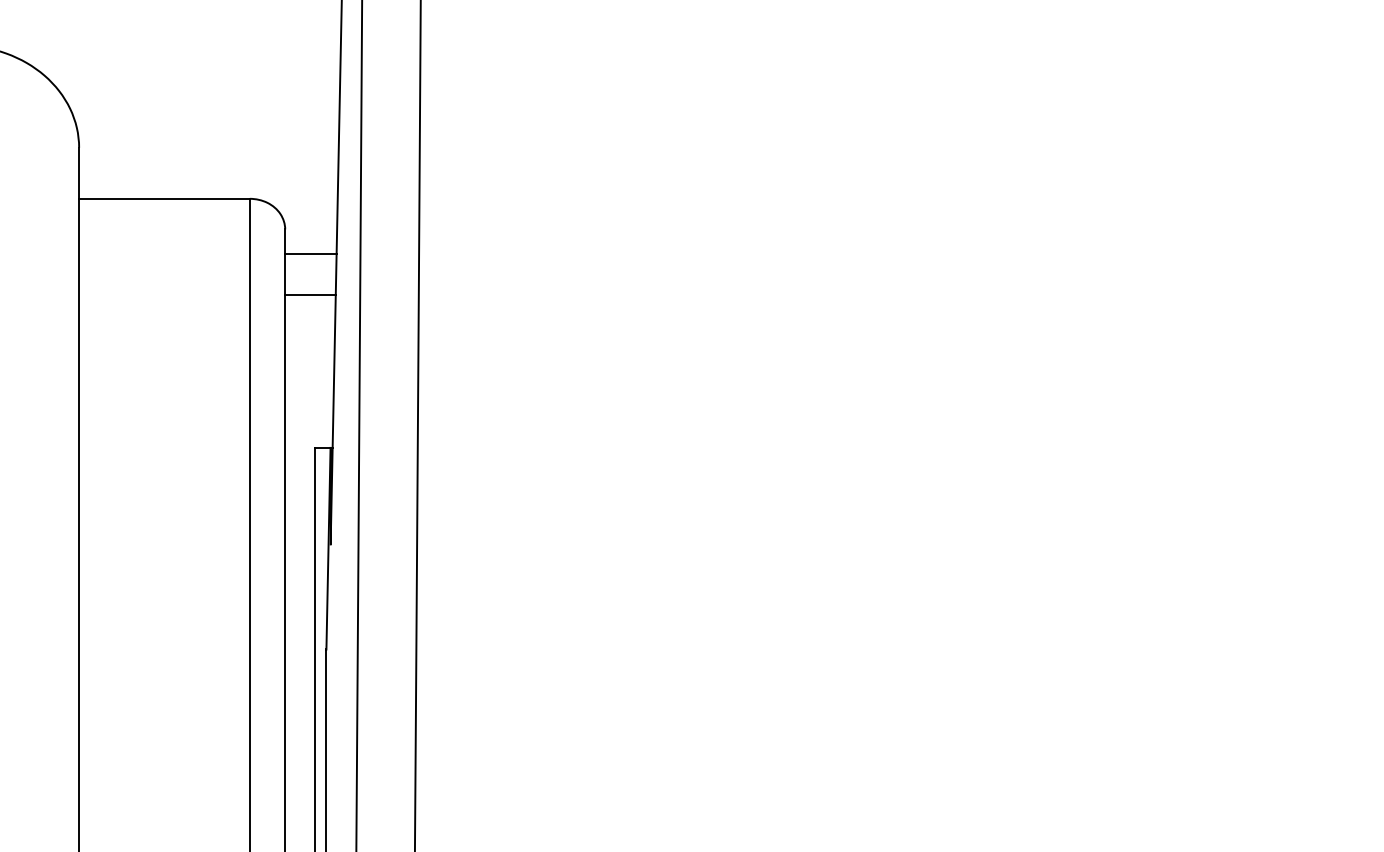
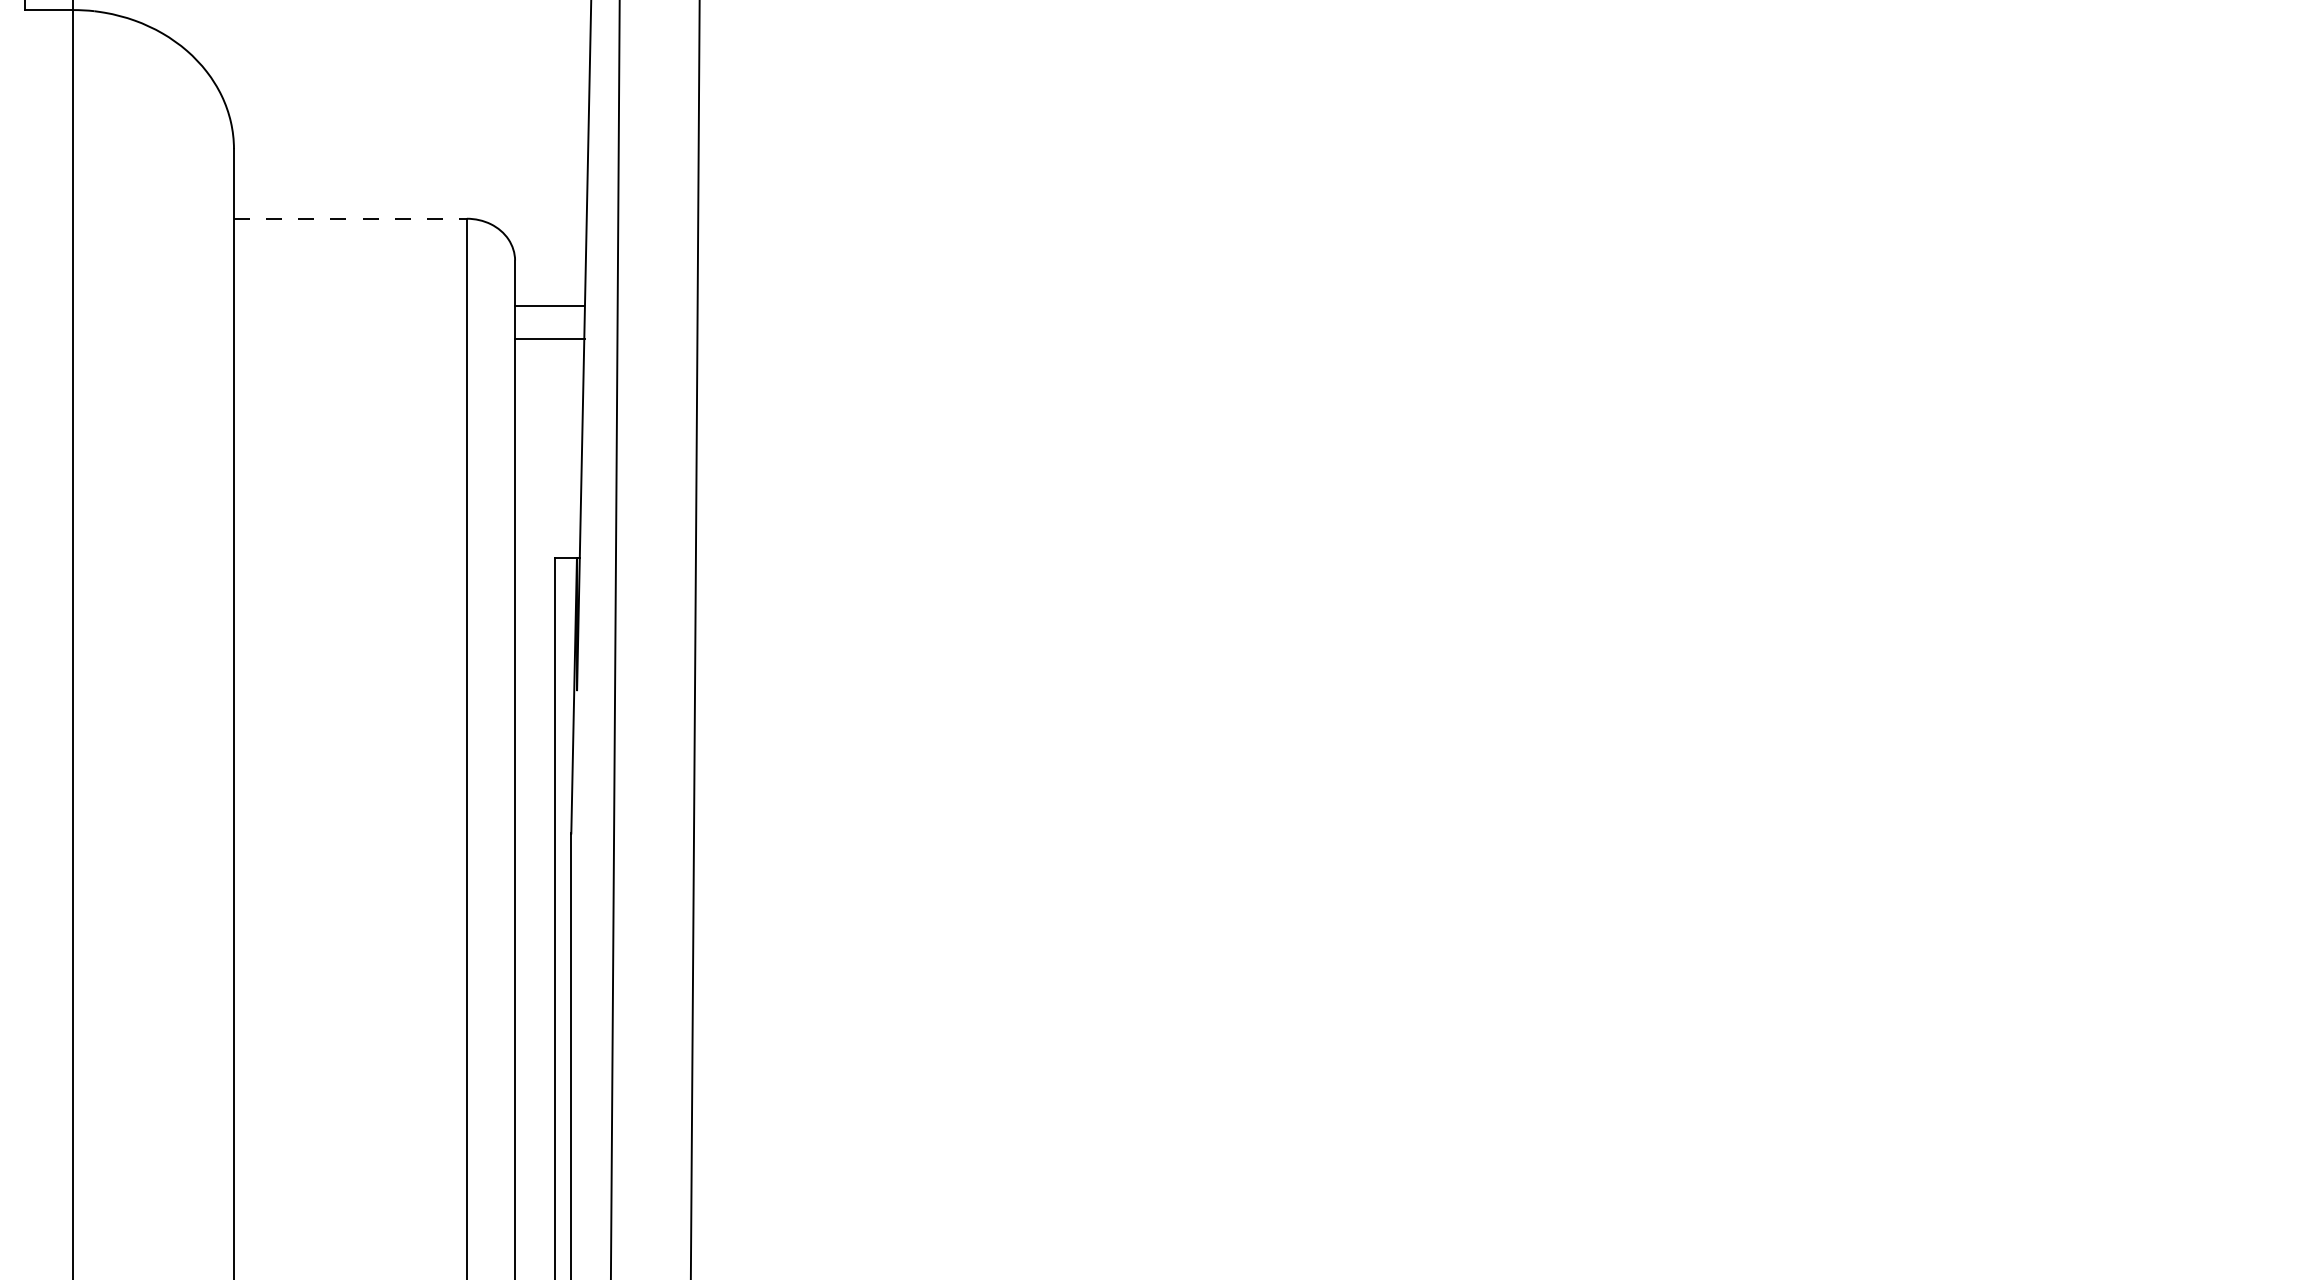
line: (164, 198) -> (350, 218), solid -> dashed
line: (311, 253) -> (550, 338), moved
line: (310, 294) -> (549, 305), moved

